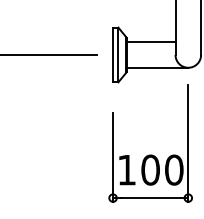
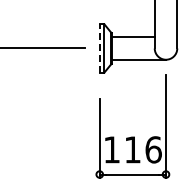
line: (112, 53) -> (99, 47), solid -> dashed
text: (161, 169) -> (142, 149), 100 -> 116

